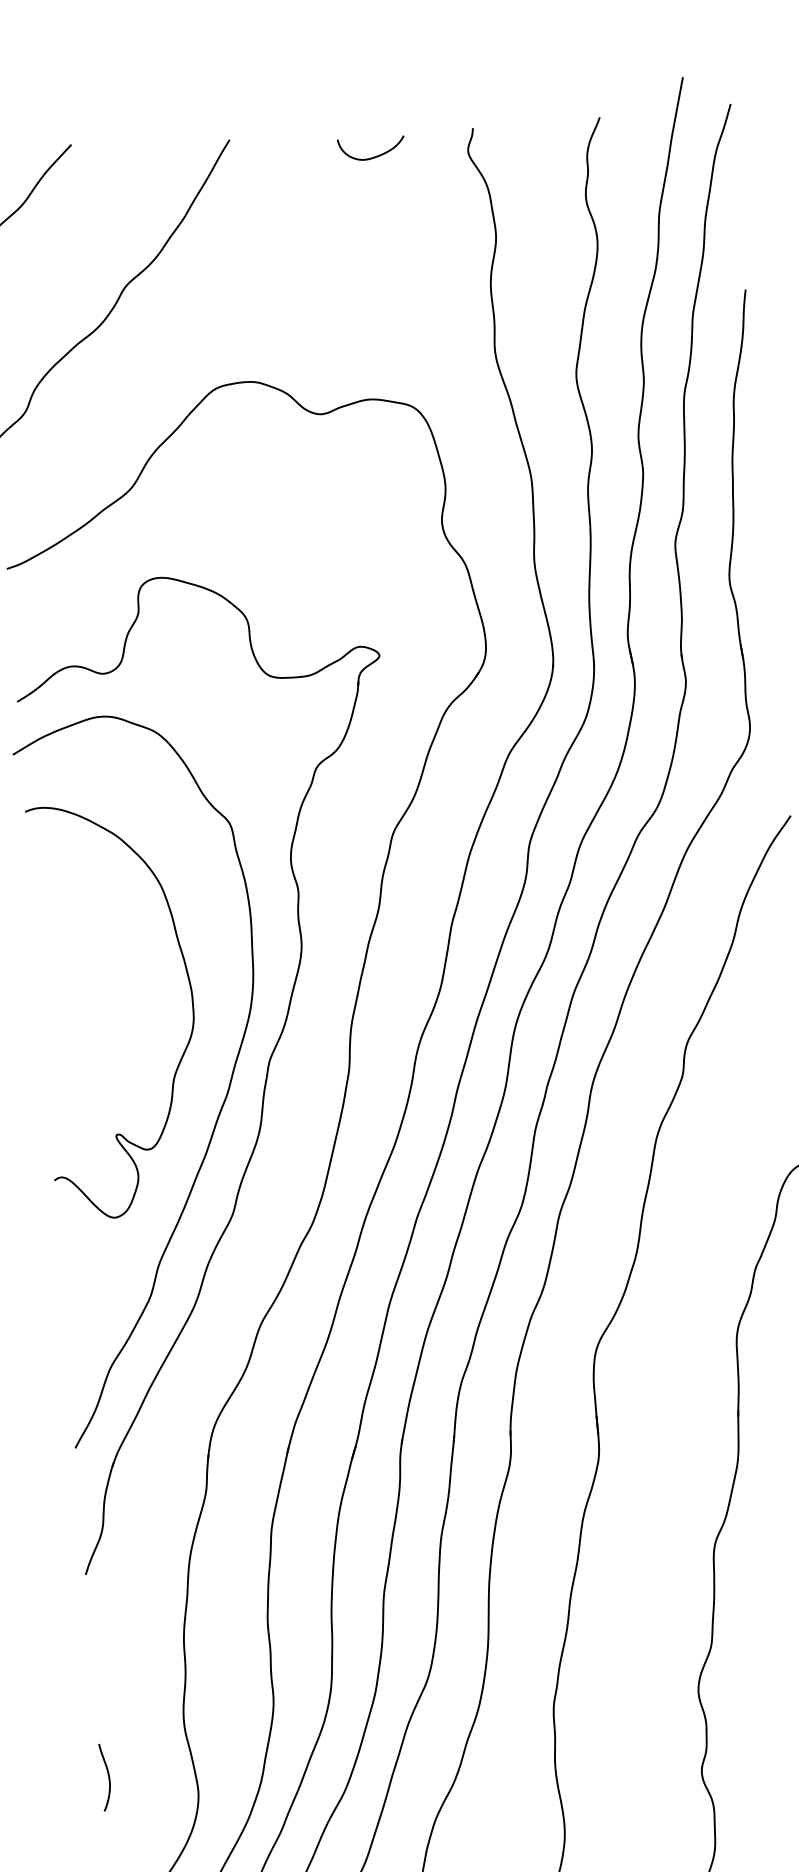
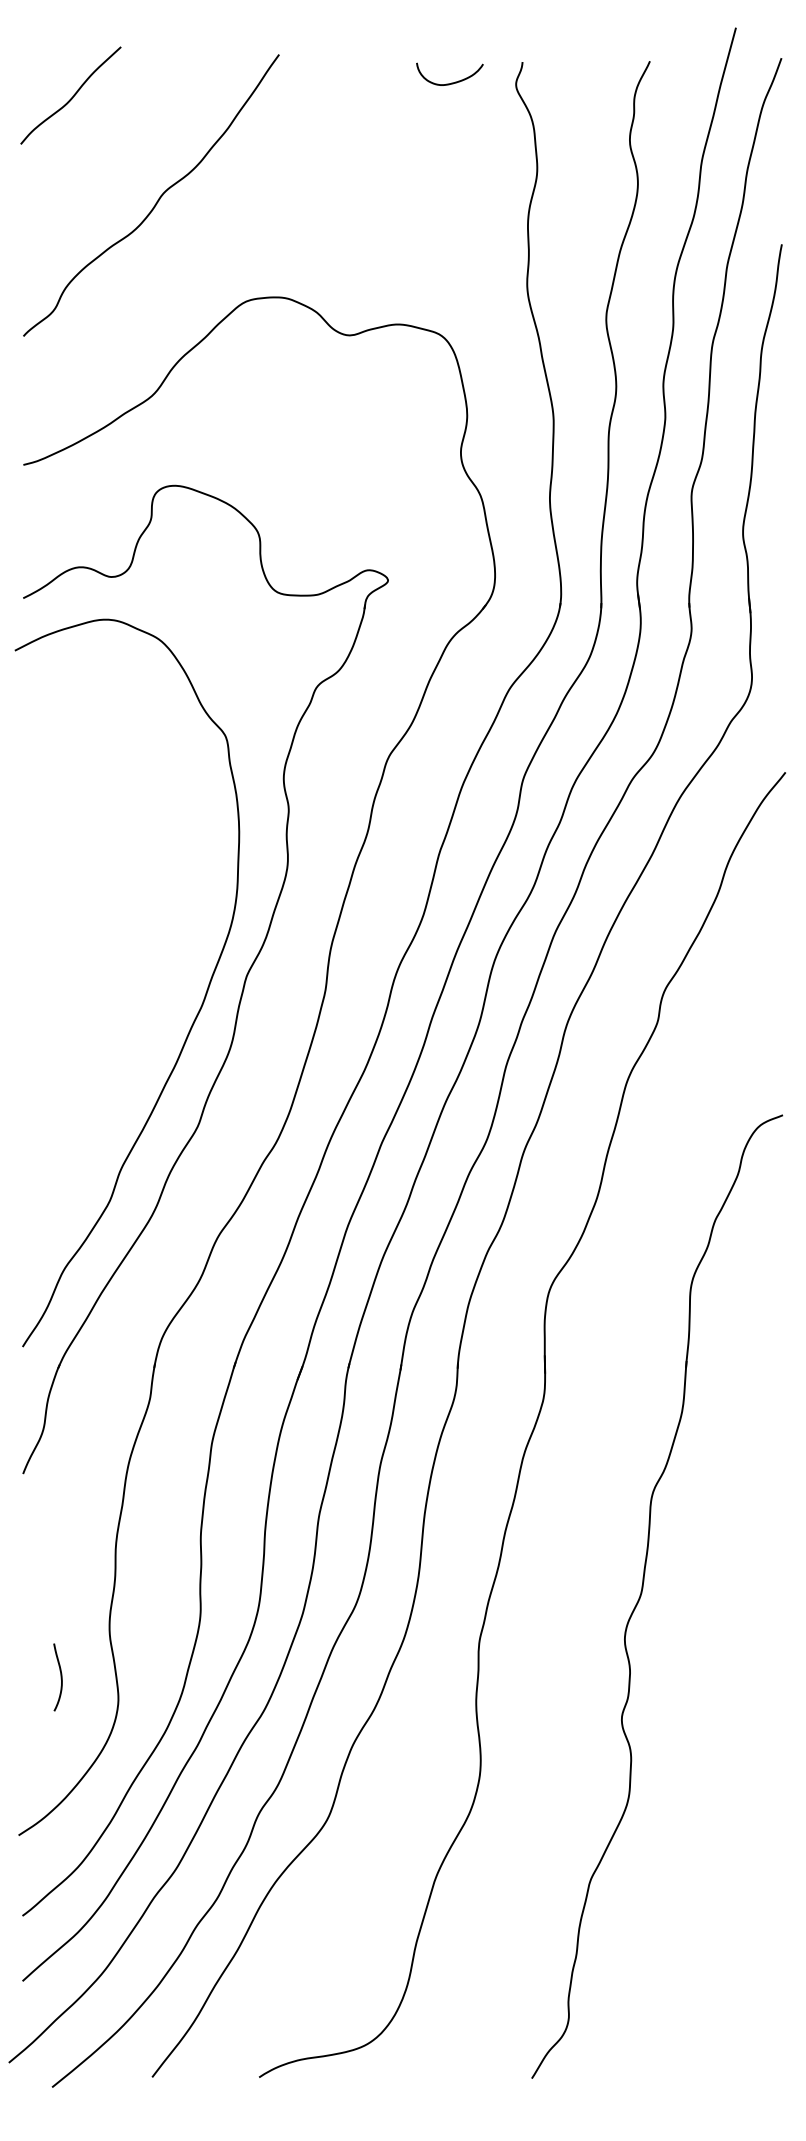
curve: (373, 156) -> (451, 82), moved
curve: (191, 1003) -> (173, 912), removed
curve: (108, 1777) -> (60, 1677), moved

